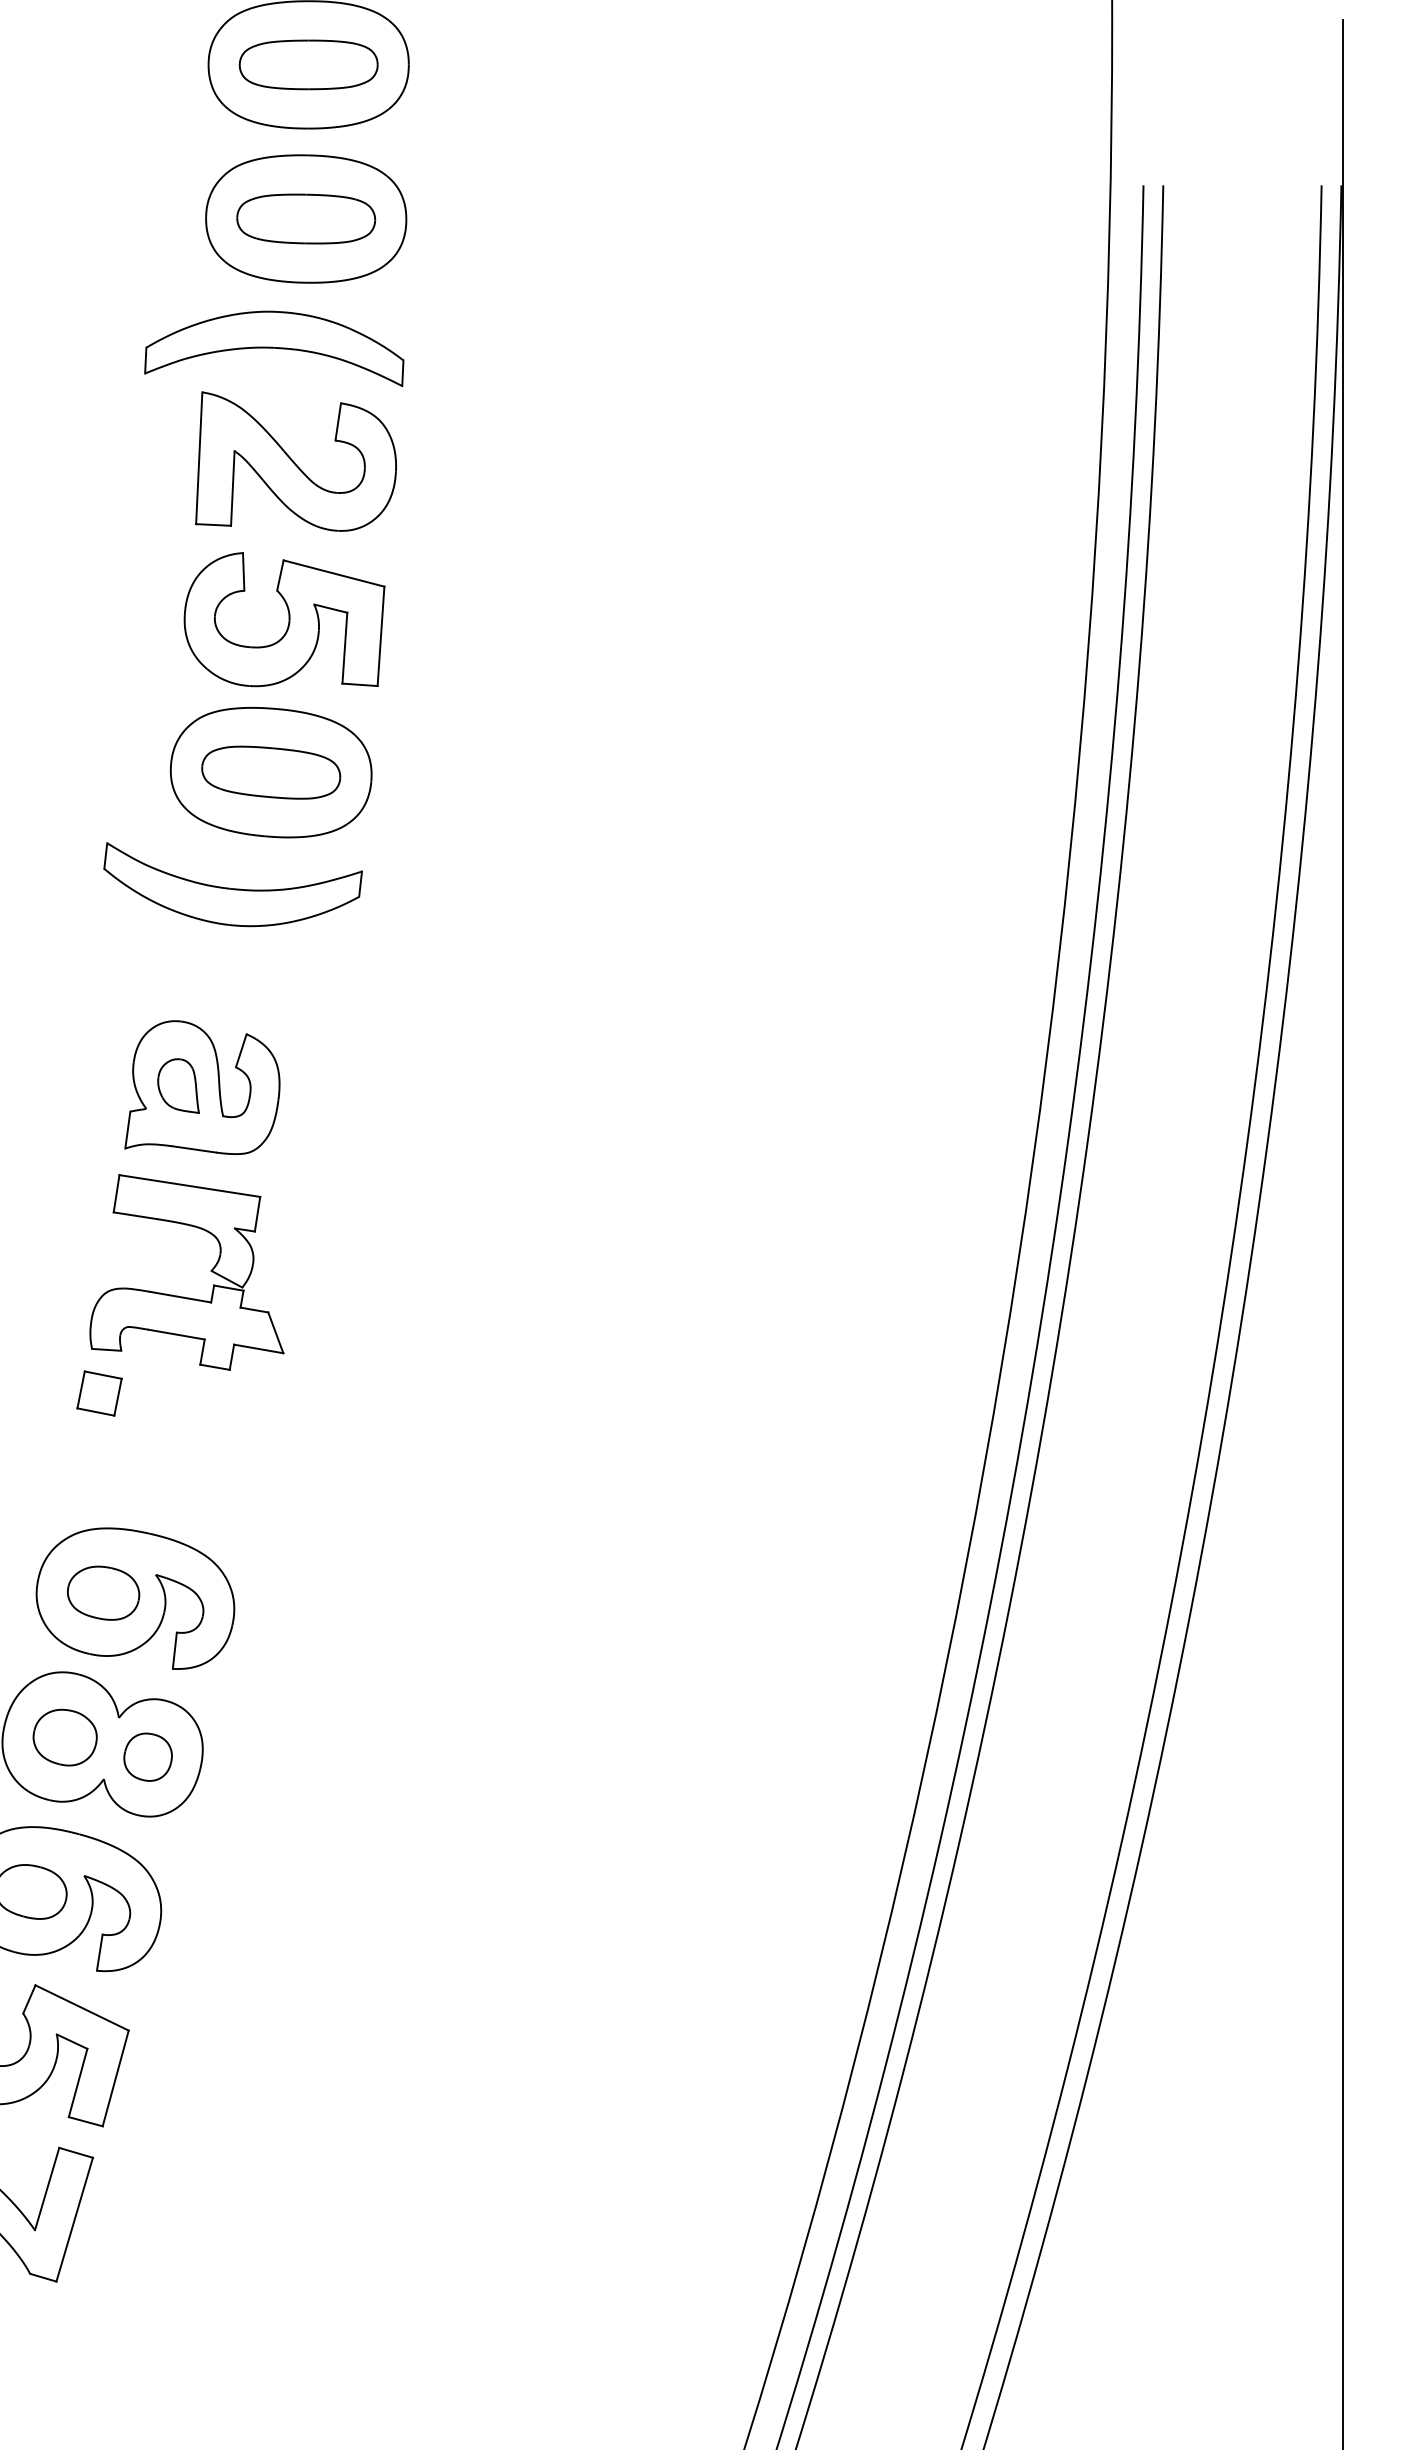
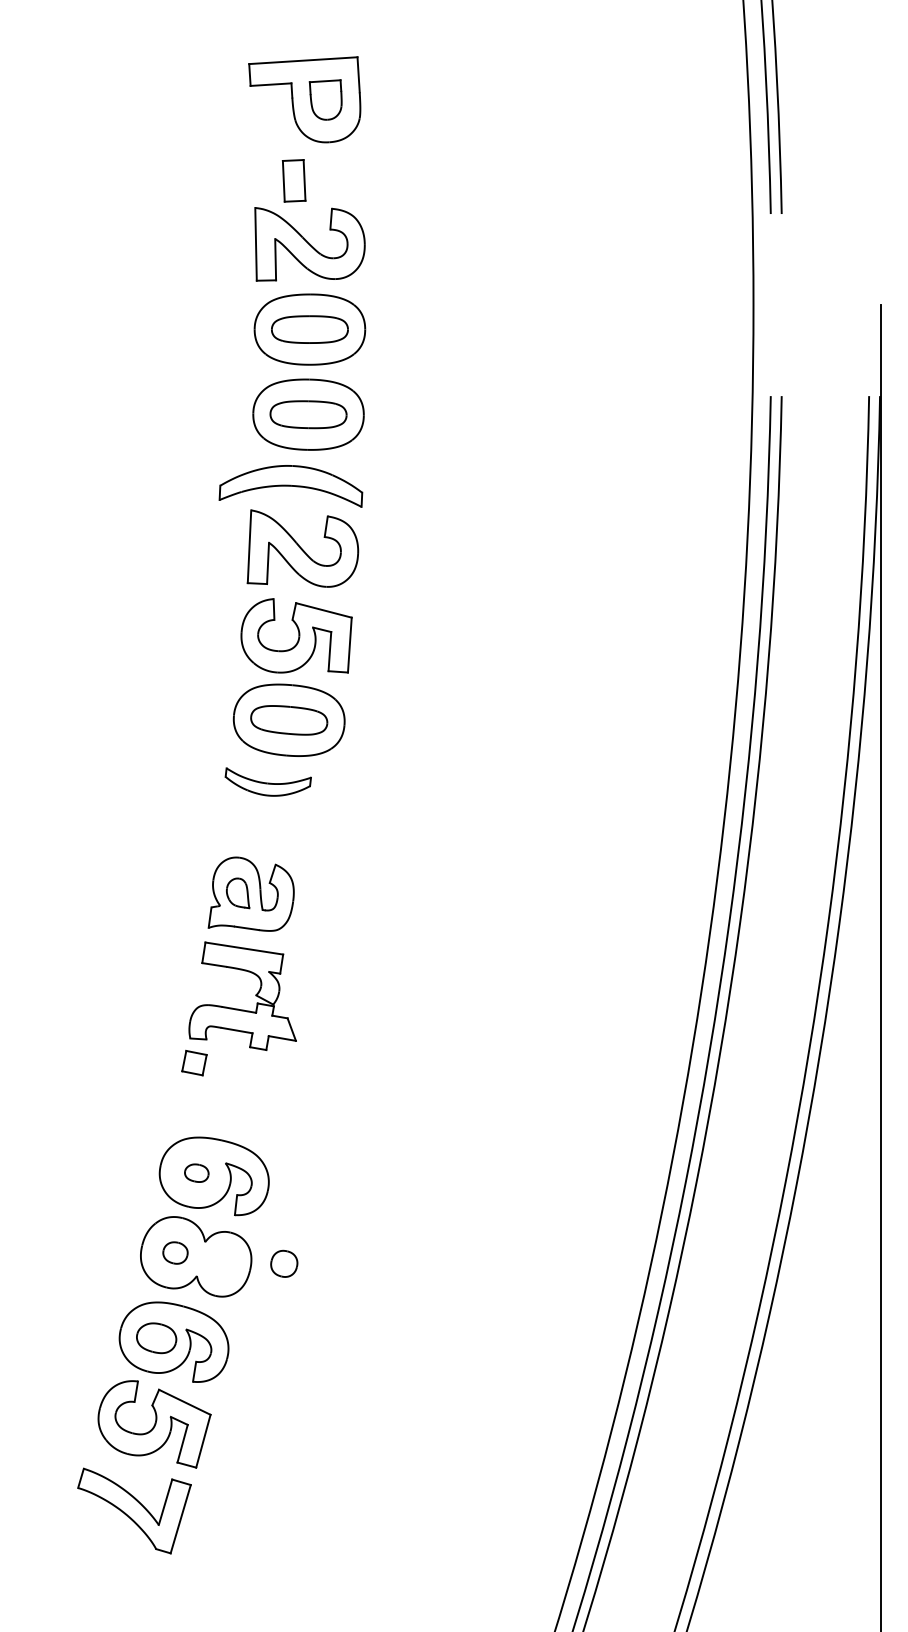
part: (233, 883) -> (268, 781), size x0.6
part: (103, 1591) -> (196, 1172), size x0.6
part: (65, 1736) -> (175, 1252), size x0.7
part: (148, 1756) -> (284, 1263), moved

